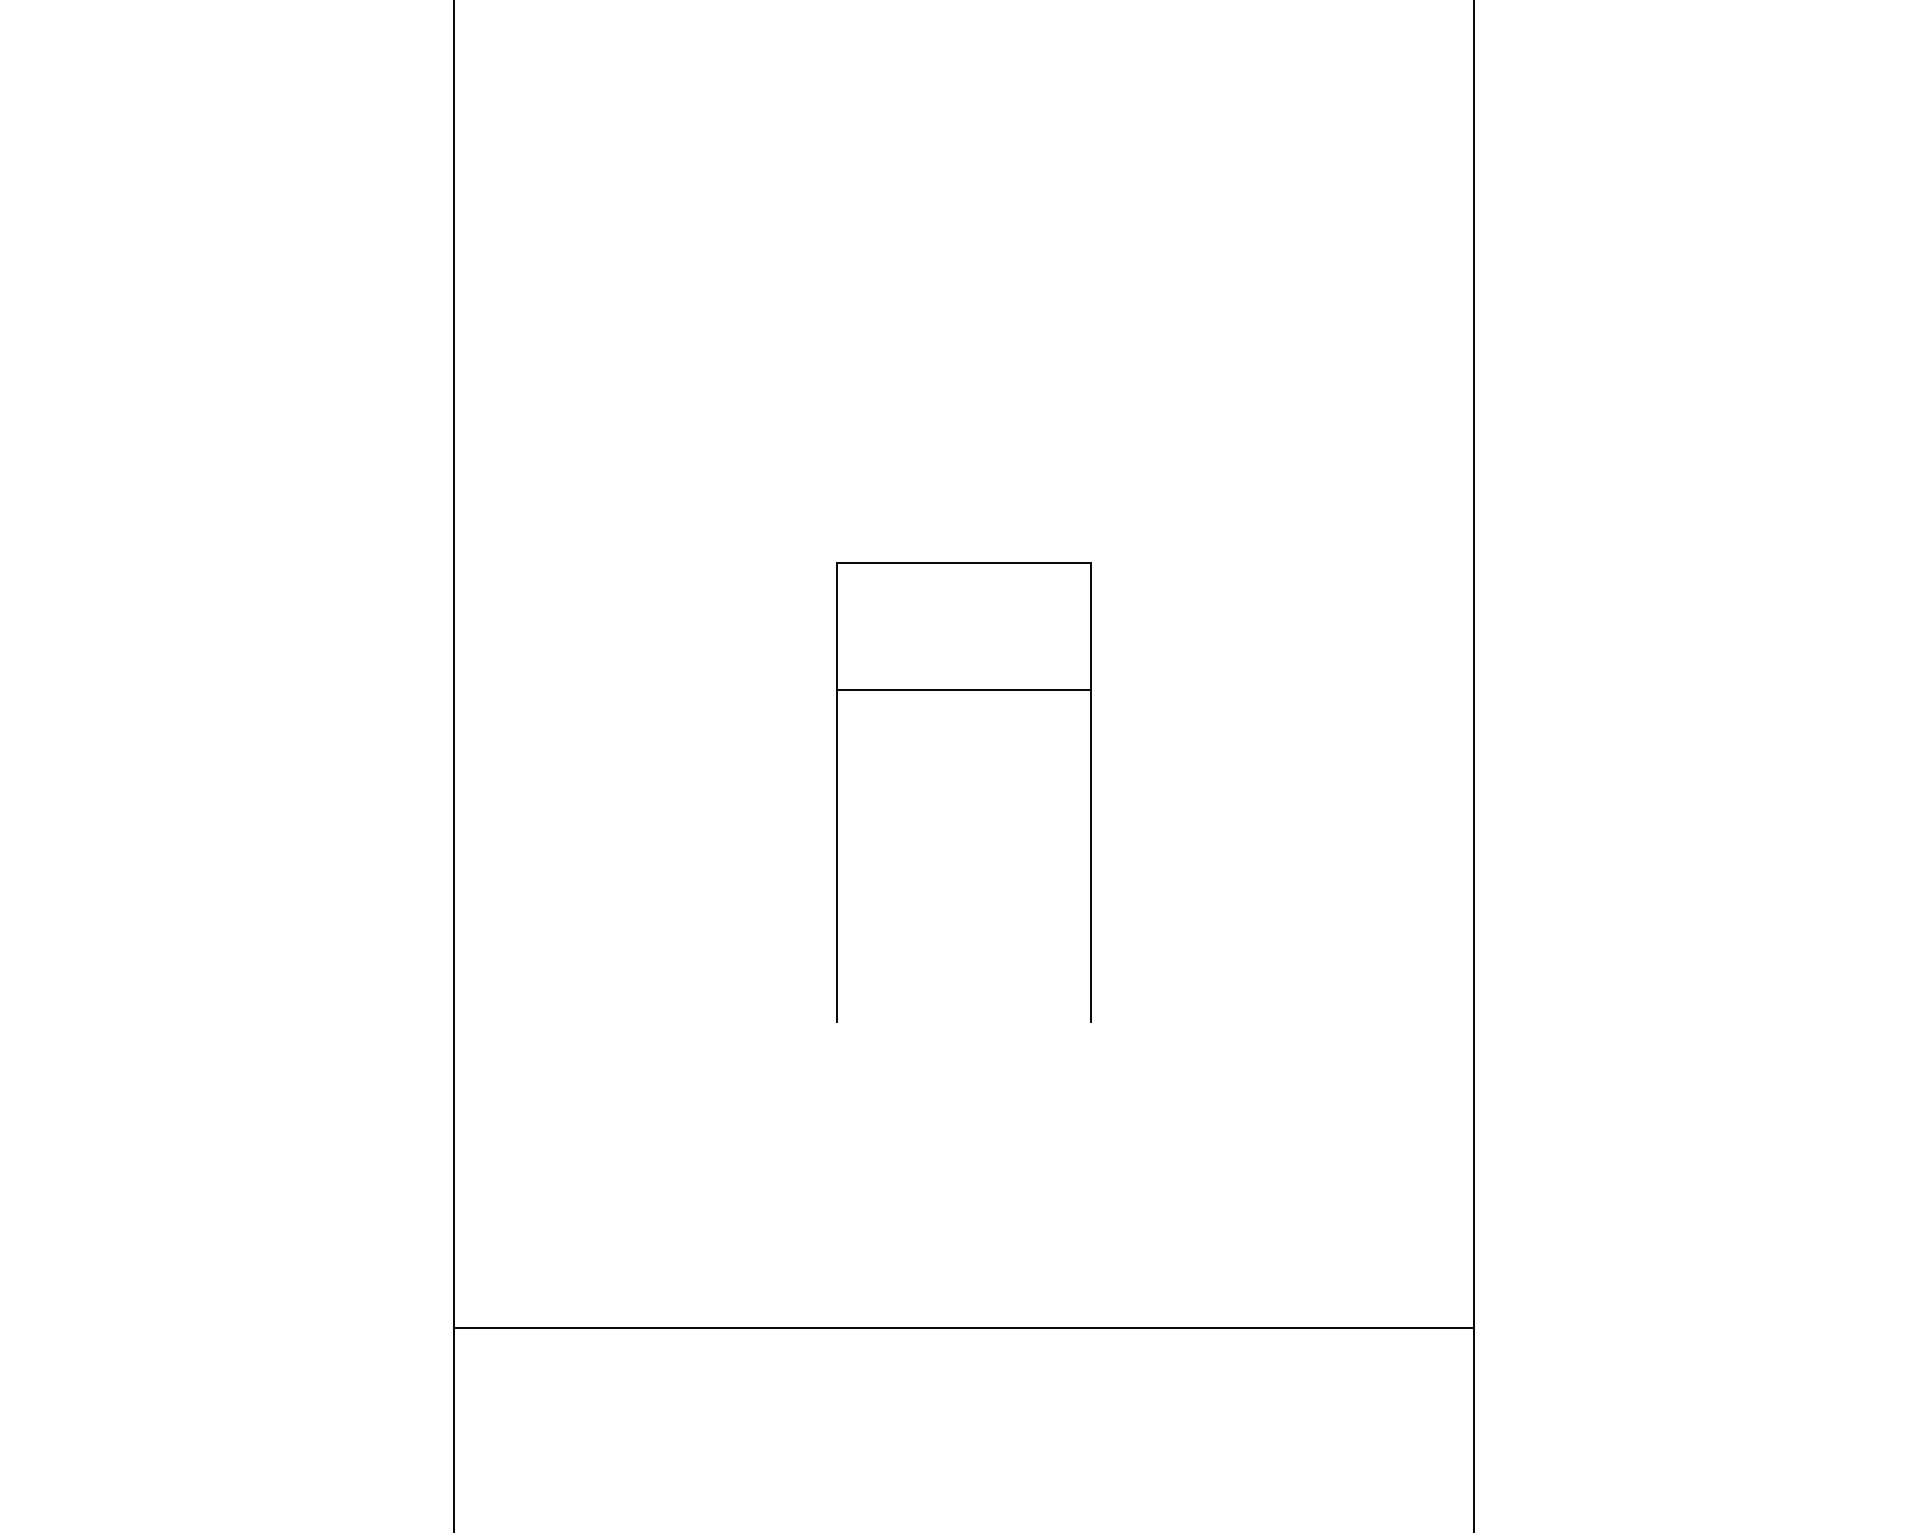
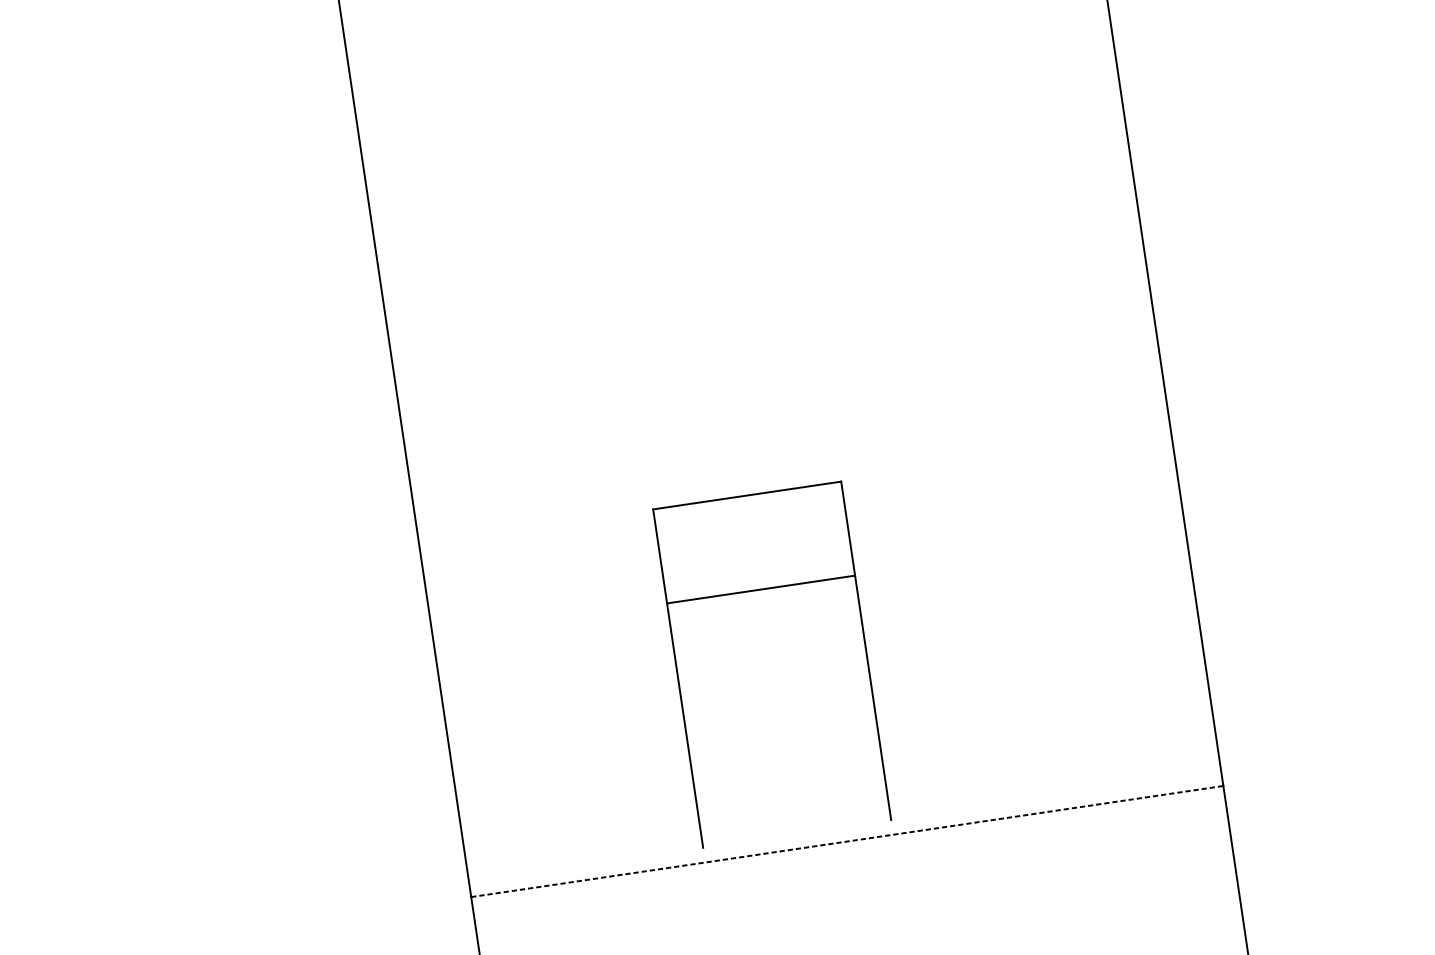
part: (963, 690) -> (760, 589), moved
line: (964, 1327) -> (847, 841), solid -> dashed

